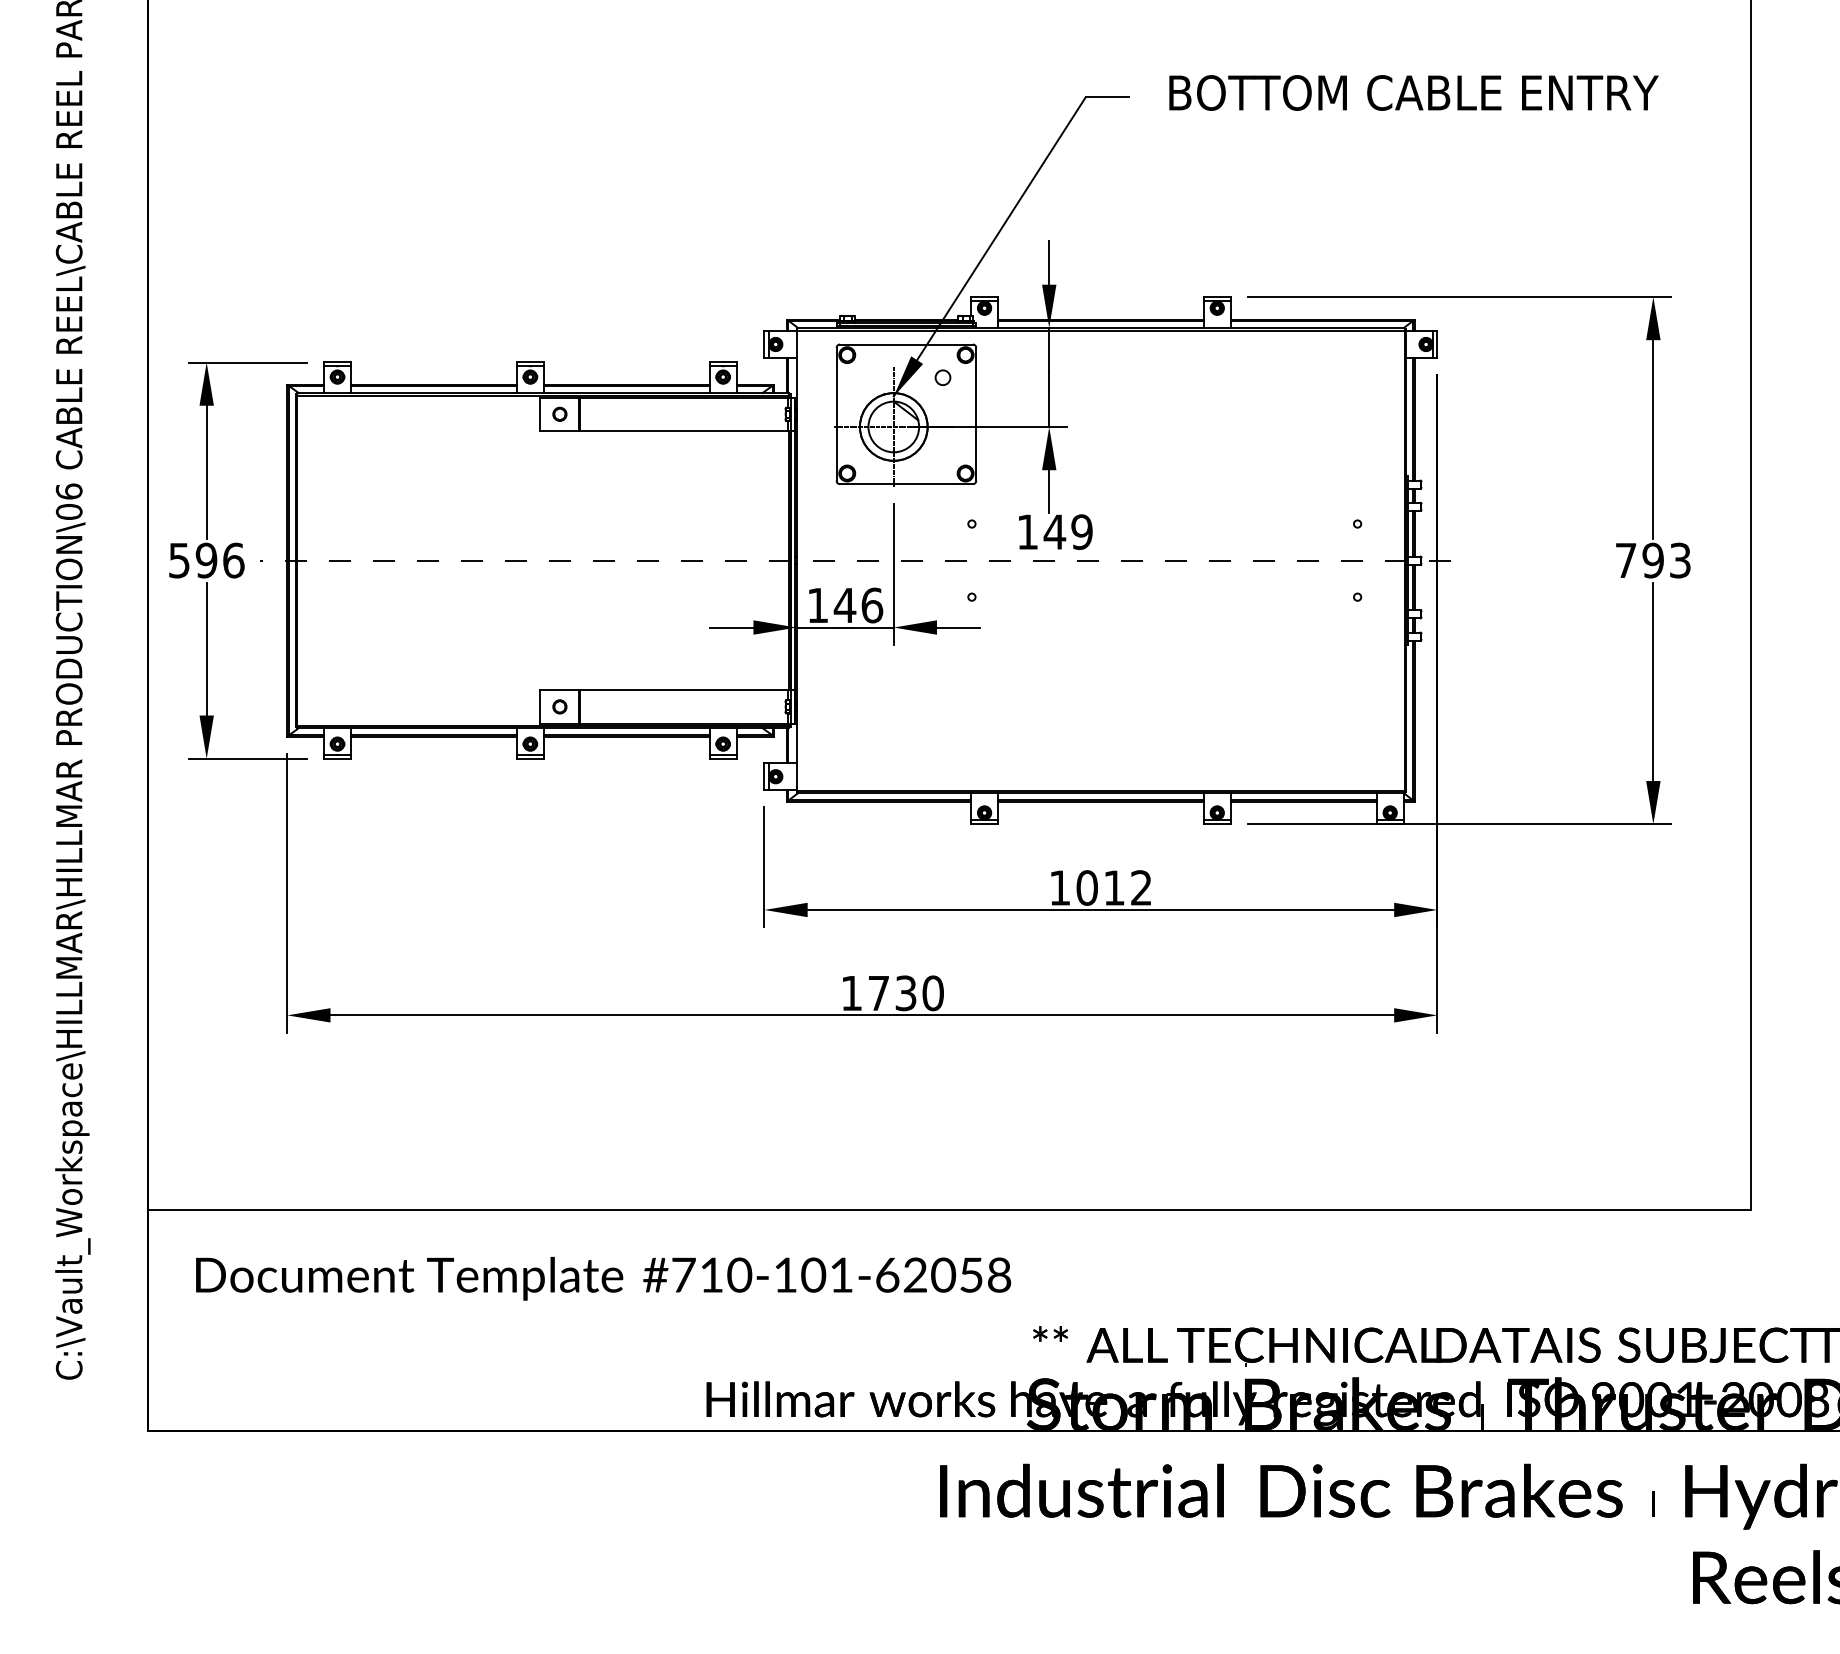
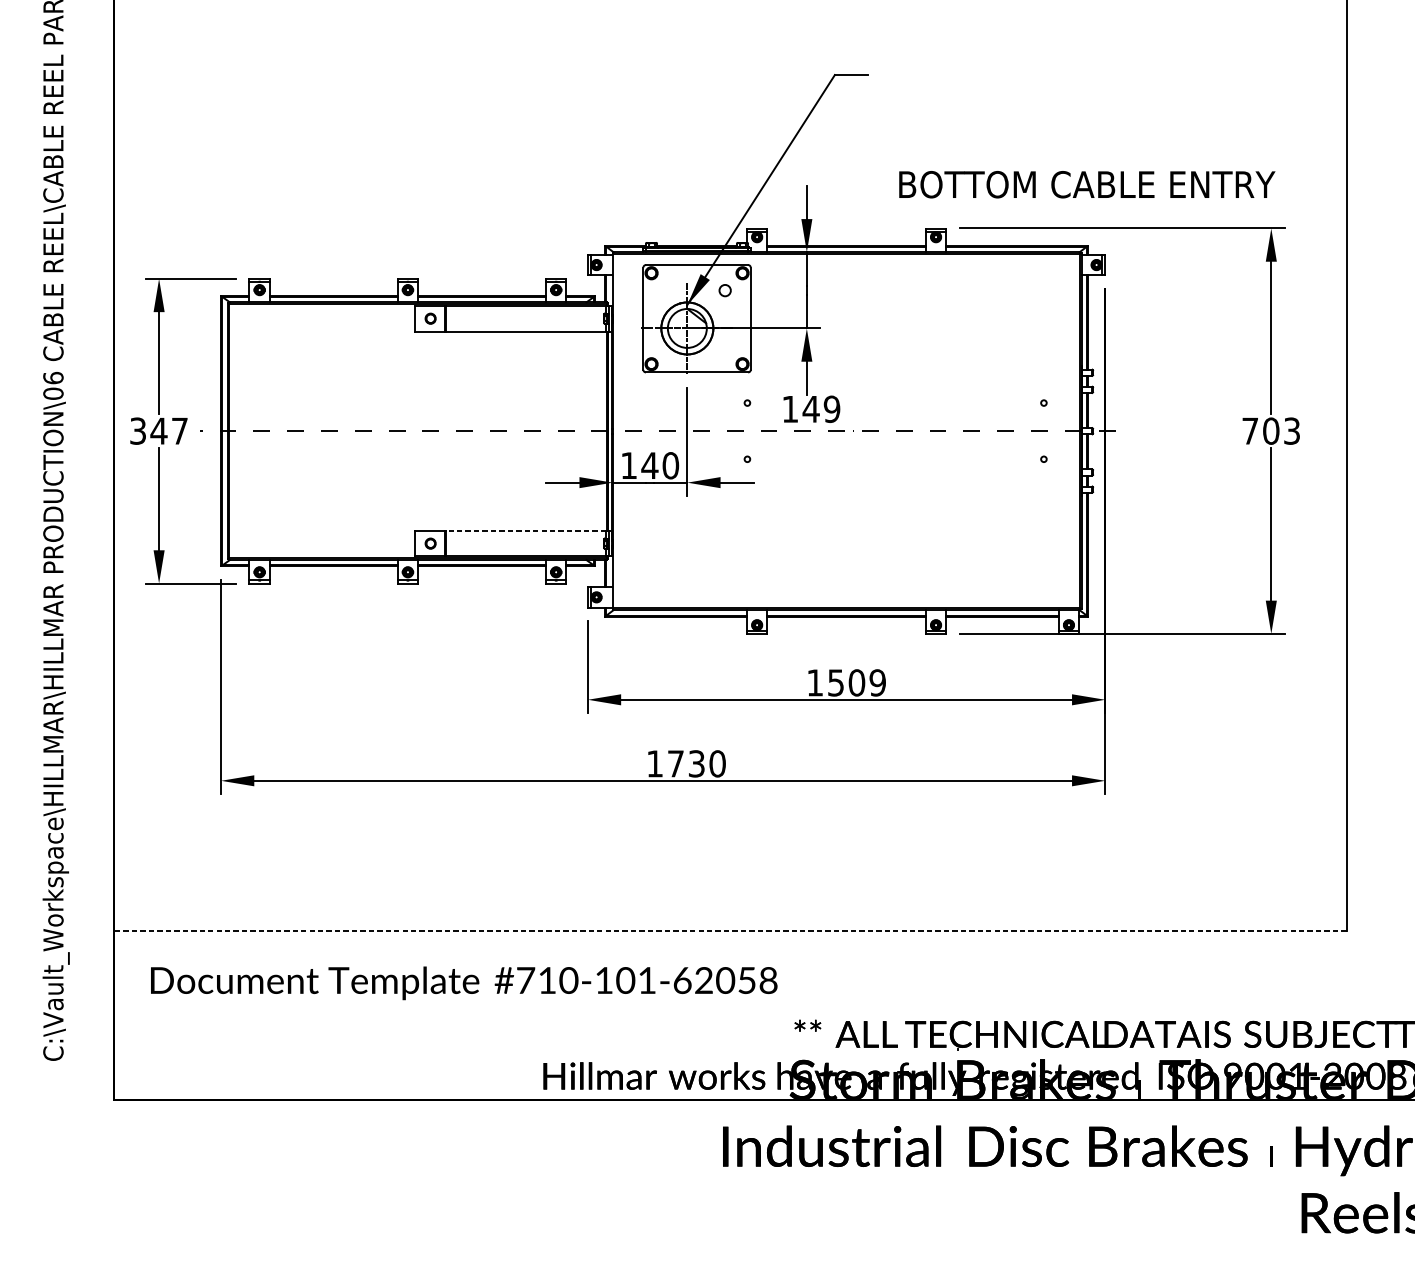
text: (1413, 92) -> (1086, 184), moved
text: (206, 560) -> (158, 431), 596 -> 347
text: (1652, 560) -> (1270, 431), 793 -> 703
text: (872, 605) -> (670, 465), 146 -> 140
line: (683, 690) -> (525, 531), solid -> dashed
text: (1114, 887) -> (857, 682), 1012 -> 1509
line: (949, 1210) -> (730, 930), solid -> dashed

